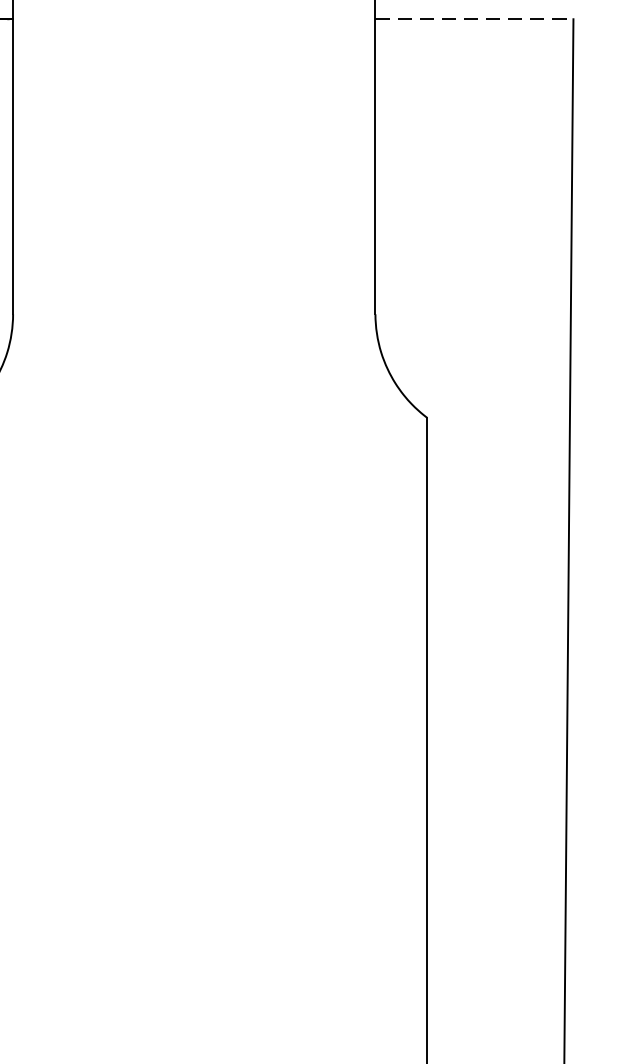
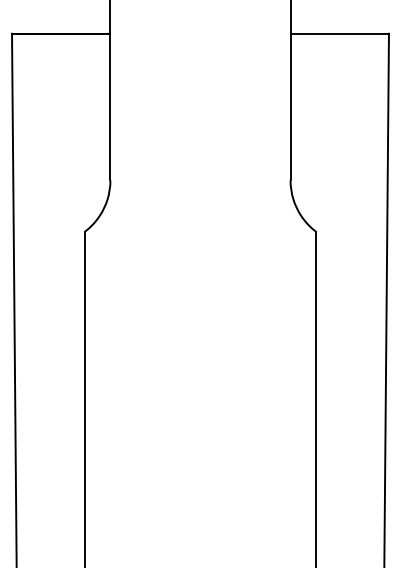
line: (475, 18) -> (340, 33), dashed -> solid

